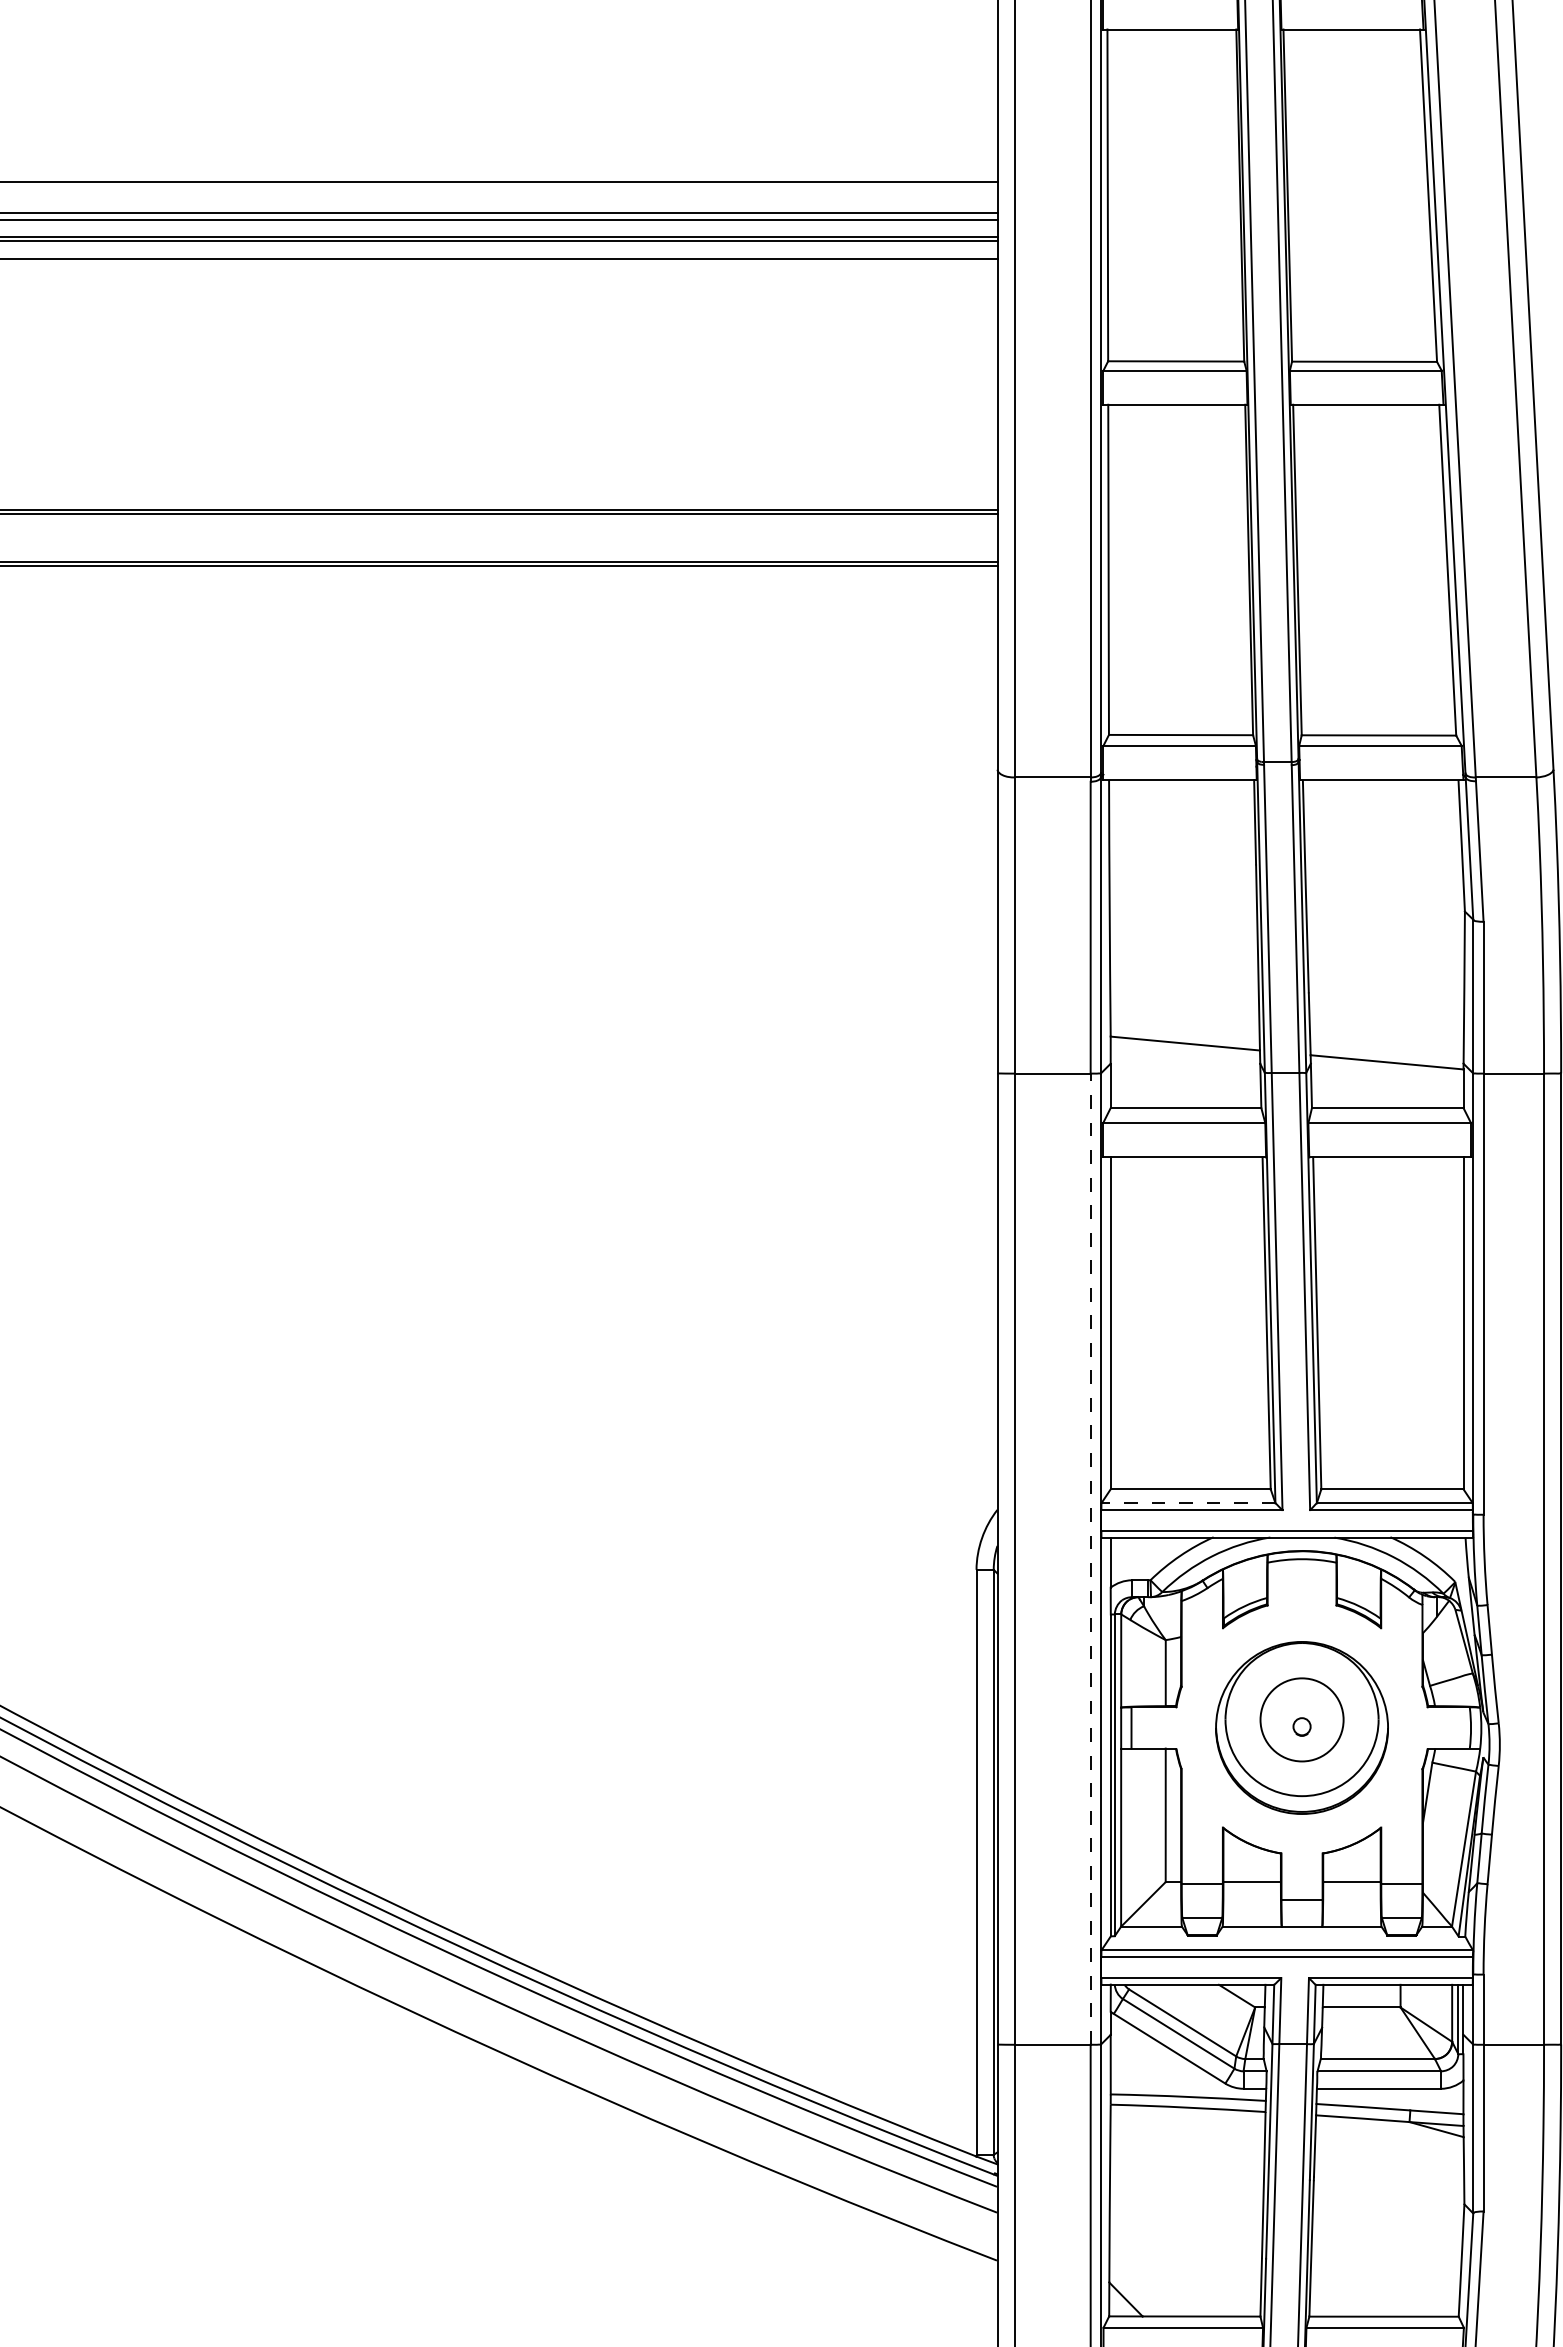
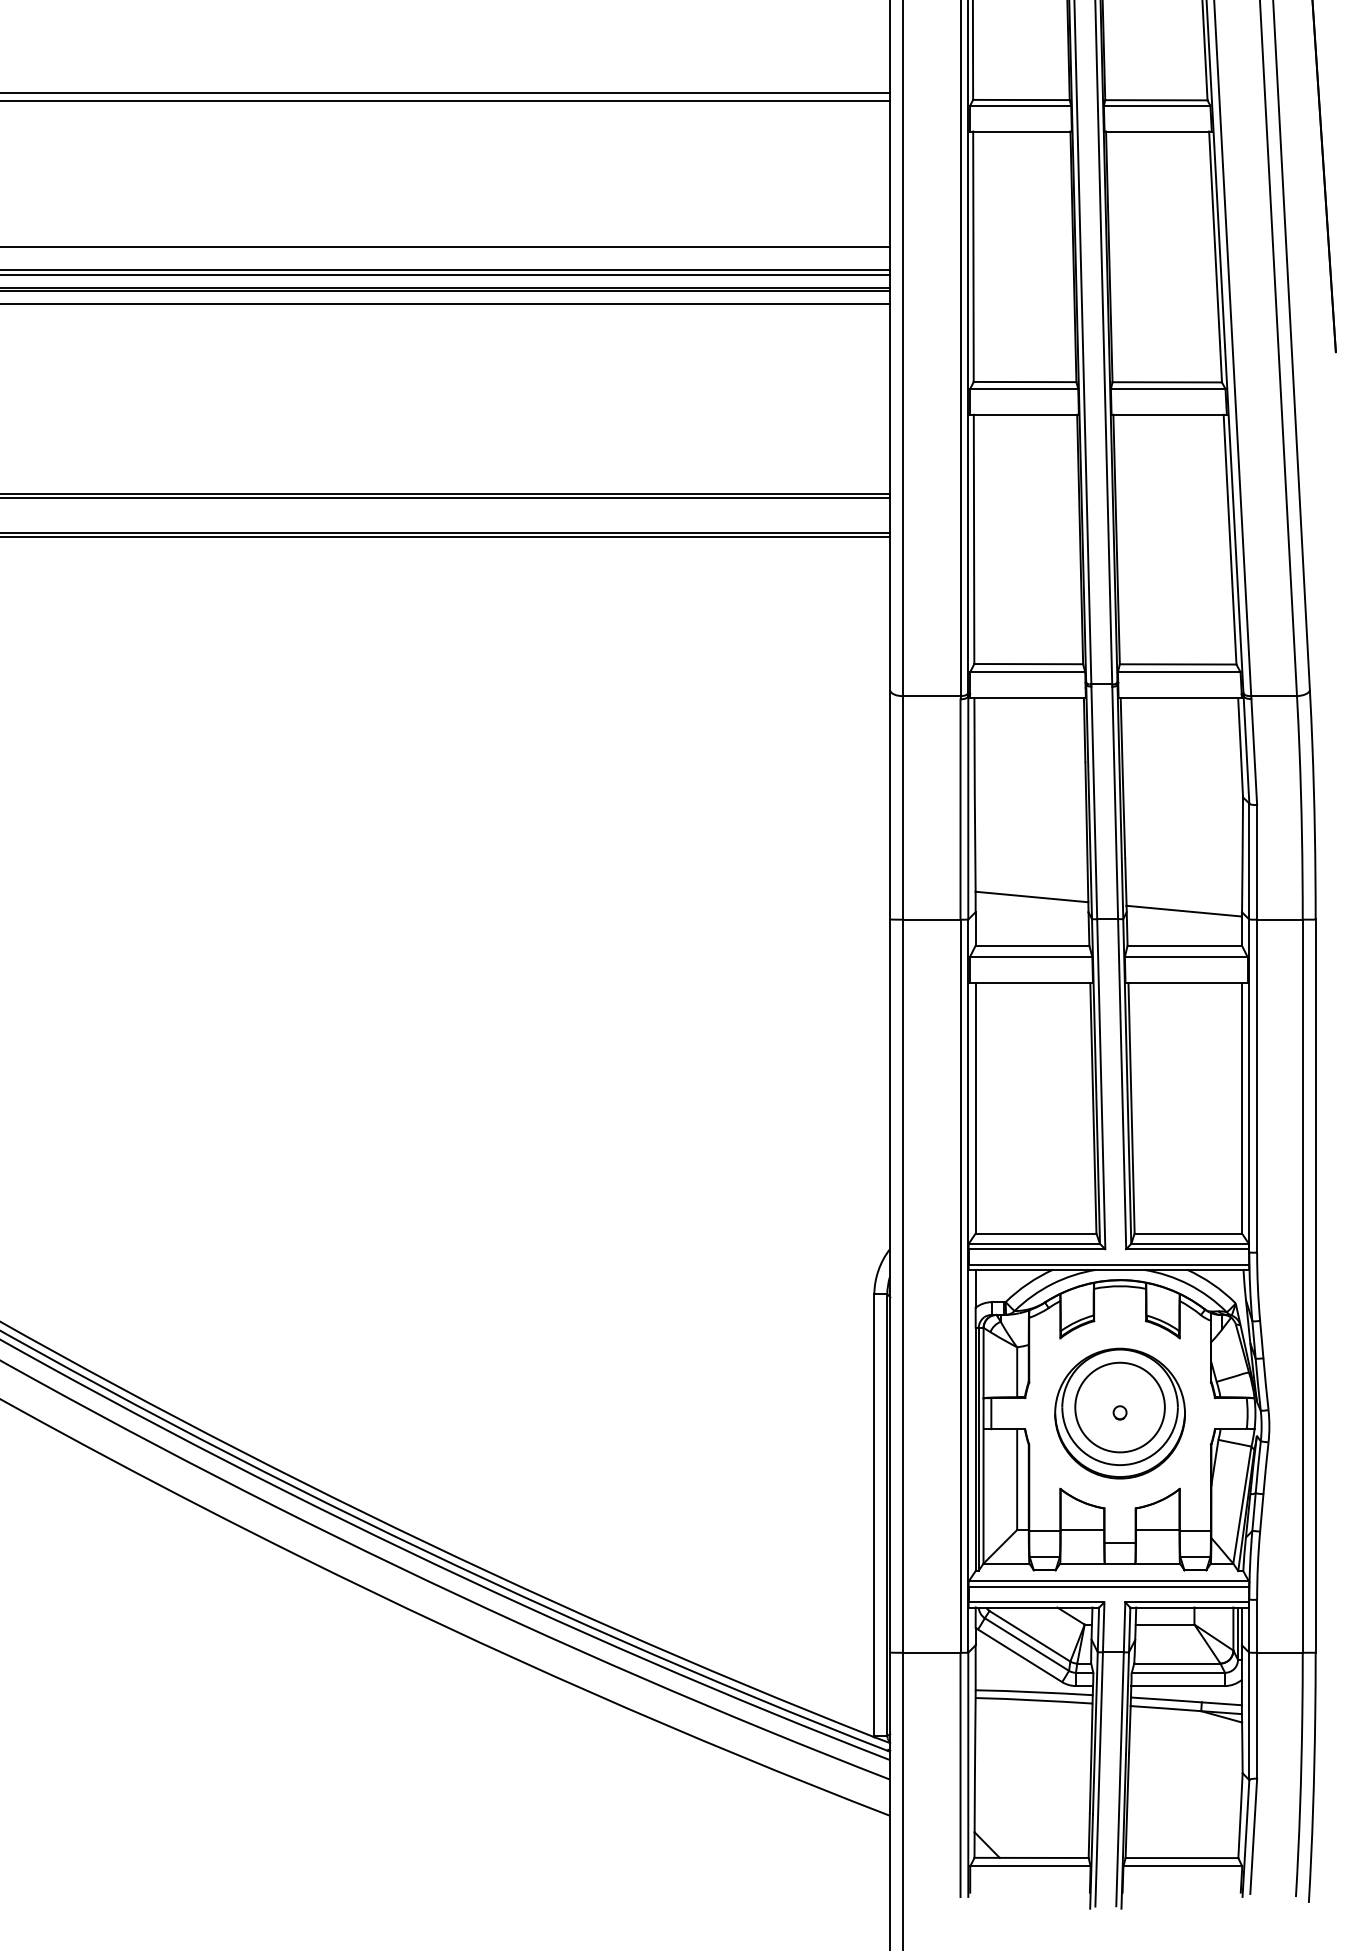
line: (1188, 1502) -> (1034, 1243), dashed -> solid
line: (1090, 1559) -> (960, 1286), dashed -> solid
circle: (1301, 1719) -> (1119, 1407), size x1.43

